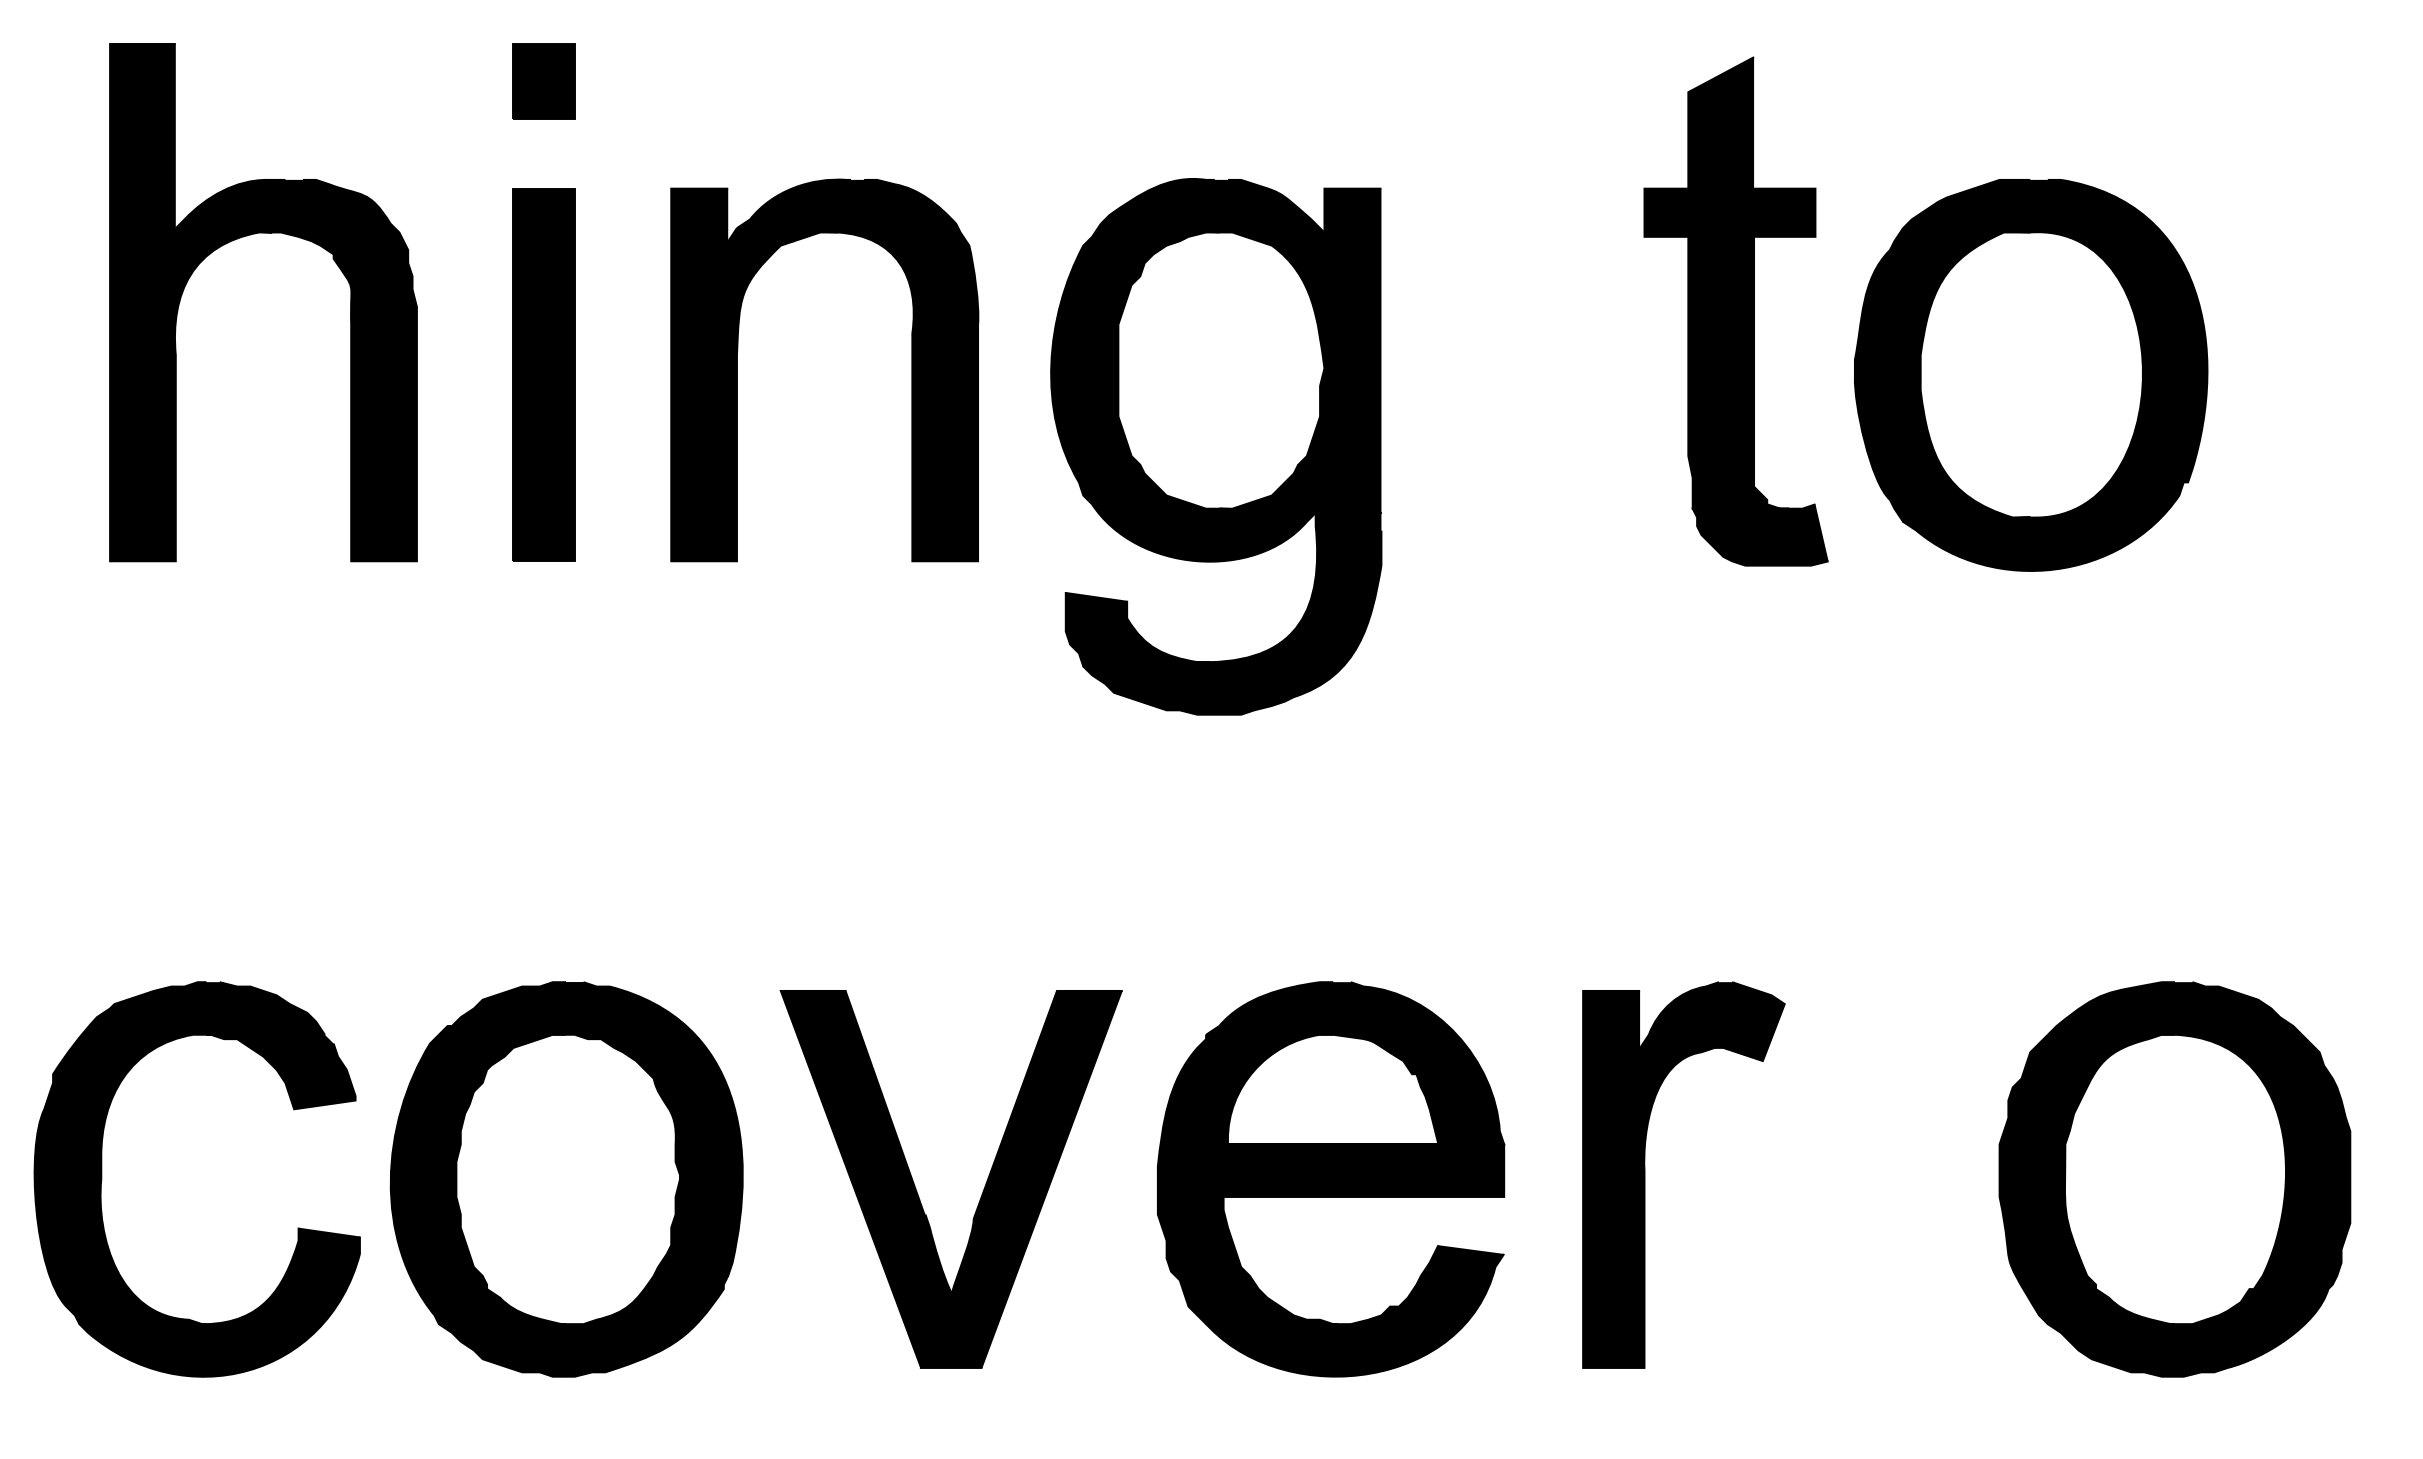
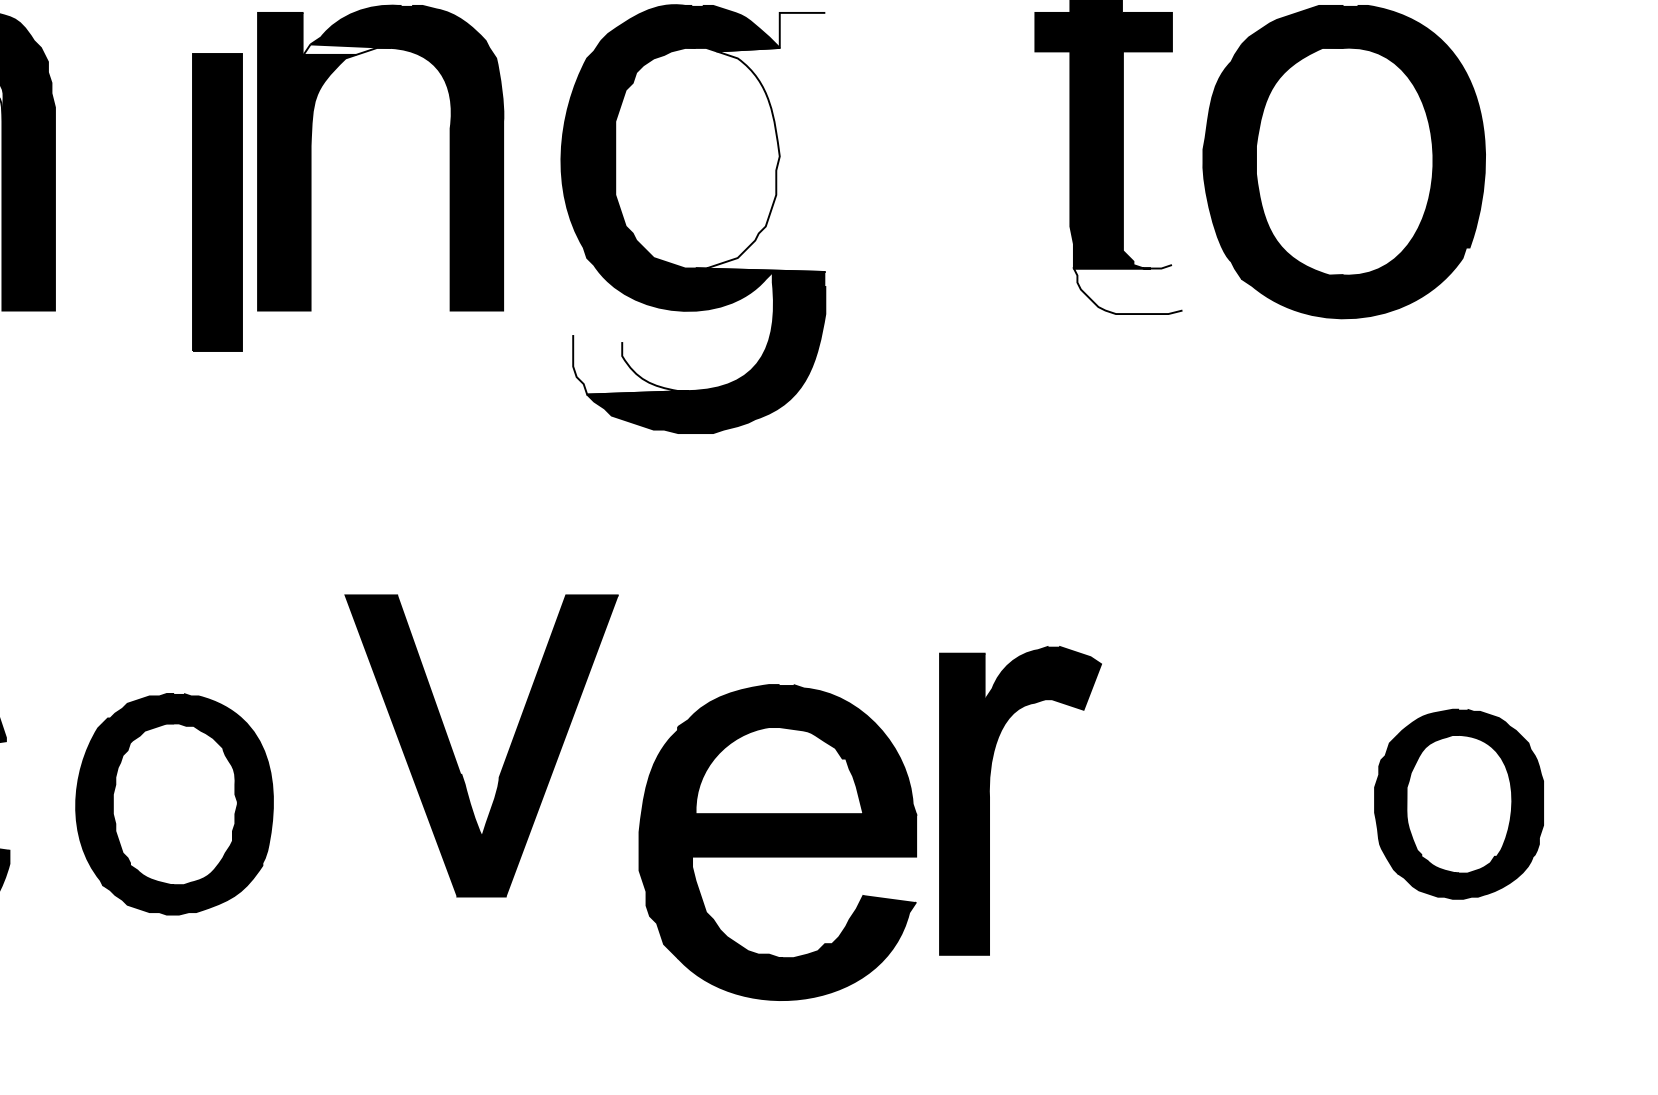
fill: (782, 234) -> (346, 49), removed
fill: (1300, 350) -> (760, 142), removed
part: (543, 374) -> (216, 202), moved
fill: (1760, 534) -> (1128, 289), removed
fill: (1137, 628) -> (630, 364), removed
part: (1645, 1174) -> (989, 800), moved
part: (566, 1179) -> (174, 804), size x0.7
part: (1331, 1179) -> (778, 842), moved
part: (2174, 1179) -> (1458, 804), size x0.6
part: (982, 1191) -> (506, 755), moved

